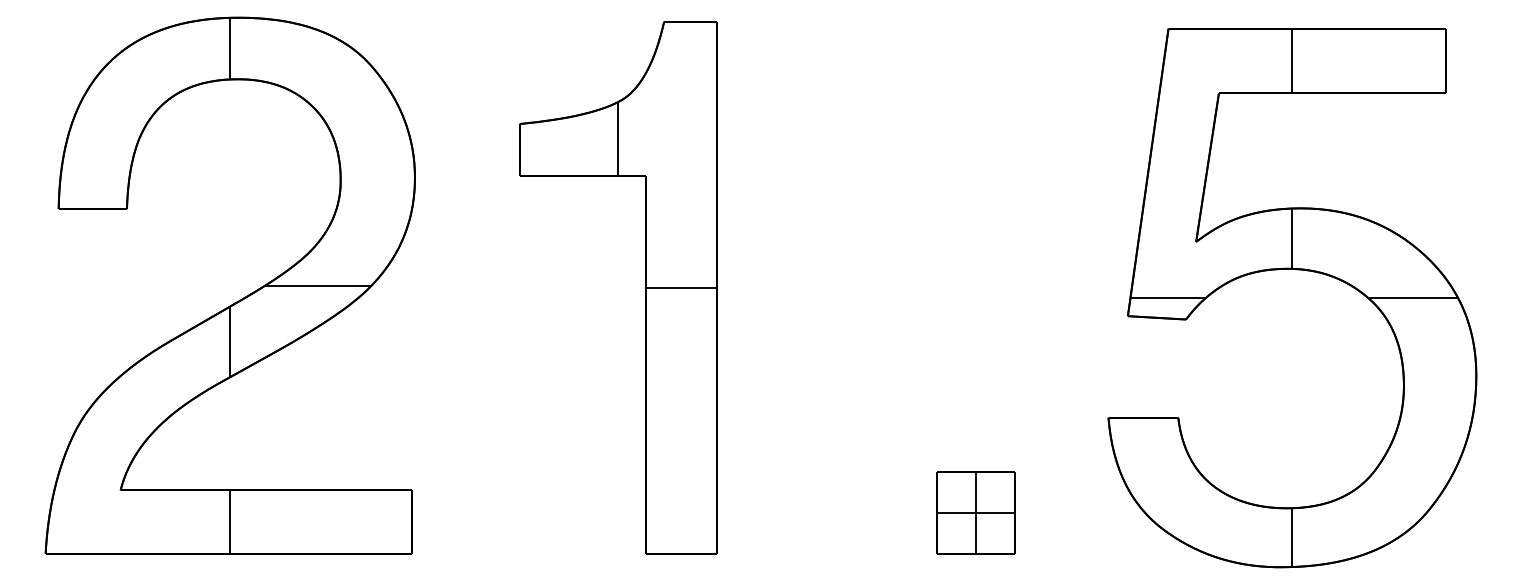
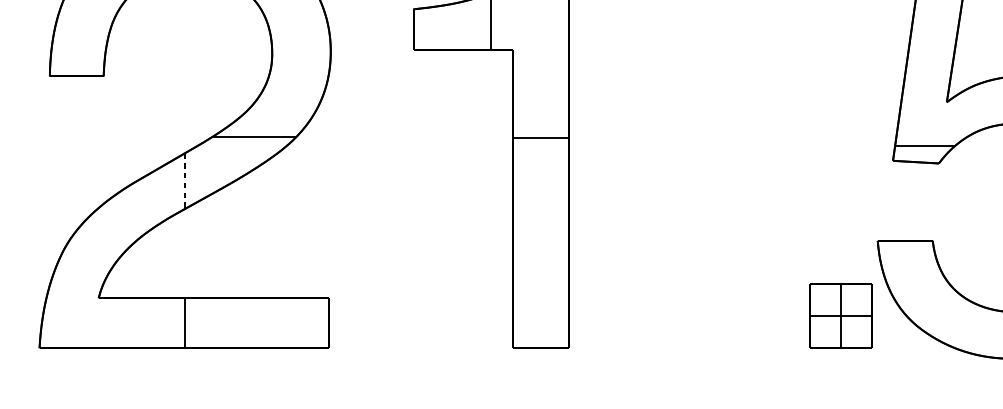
line: (230, 342) -> (185, 181), solid -> dashed
part: (975, 512) -> (840, 315), moved

